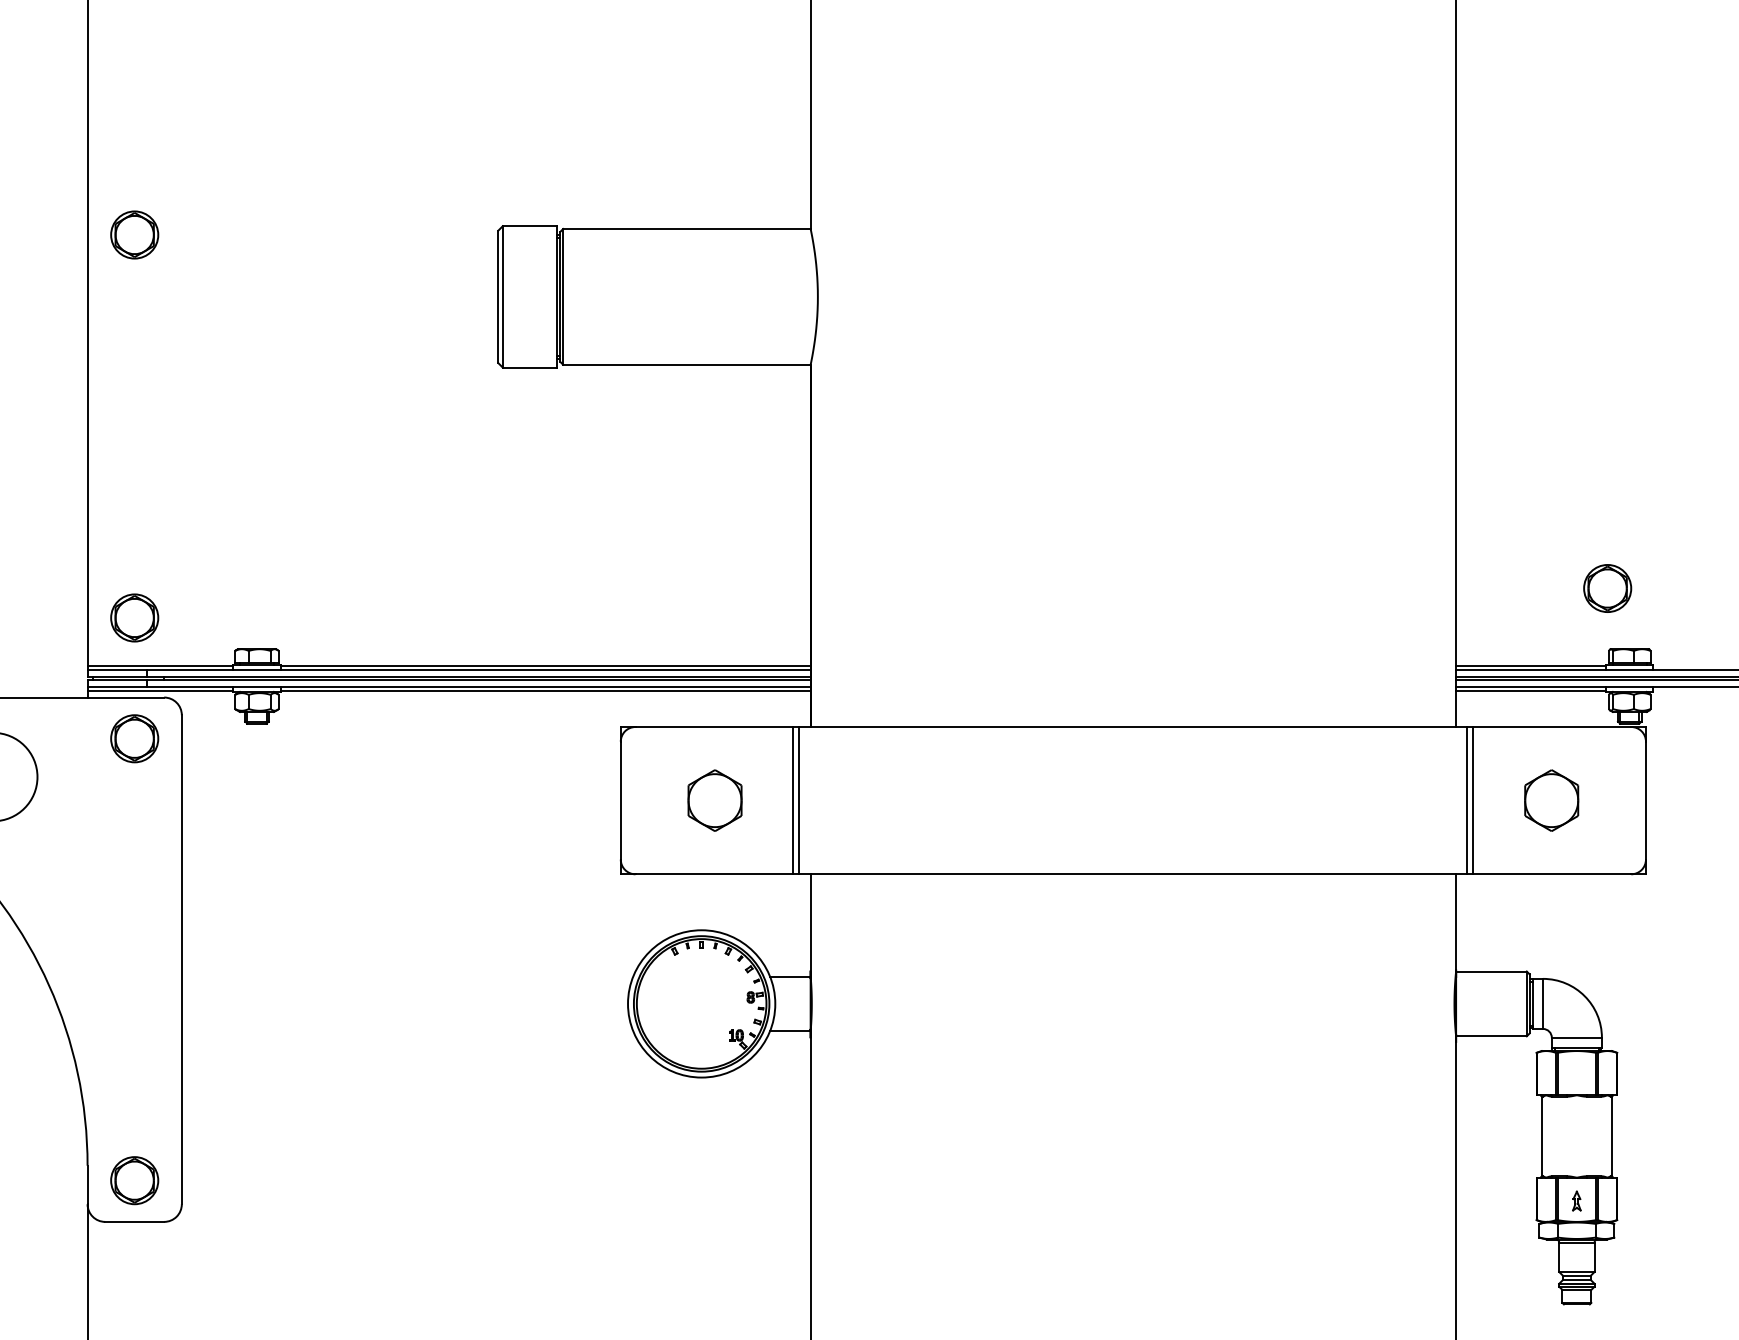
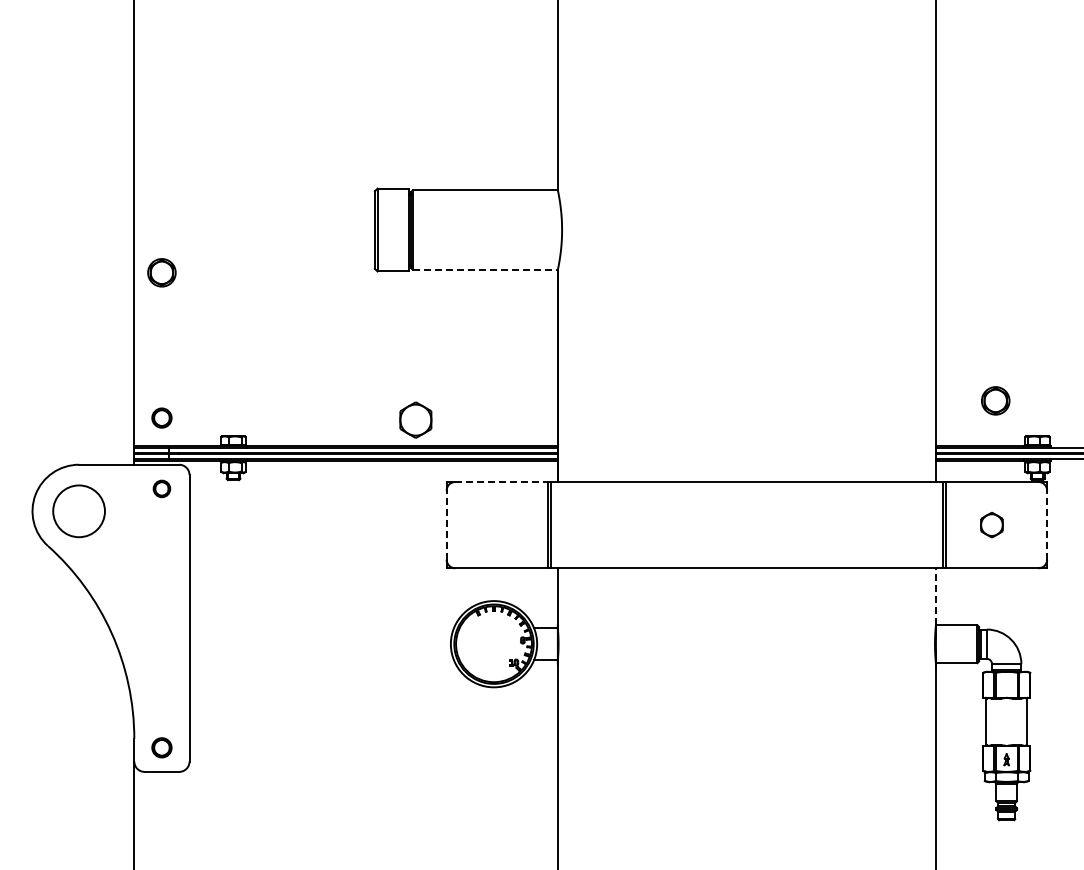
part: (133, 234) -> (161, 272), moved
line: (687, 364) -> (485, 269), solid -> dashed
part: (1607, 587) -> (995, 400), moved
part: (133, 616) -> (161, 417), size x0.7
line: (716, 727) -> (502, 482), solid -> dashed
part: (133, 738) -> (161, 488), size x0.6
part: (714, 799) -> (415, 419), moved
part: (1550, 799) -> (991, 524), size x0.7
line: (620, 801) -> (446, 525), solid -> dashed
line: (1646, 801) -> (1047, 525), solid -> dashed
line: (1455, 922) -> (935, 596), solid -> dashed
part: (133, 1180) -> (161, 747), size x0.7

